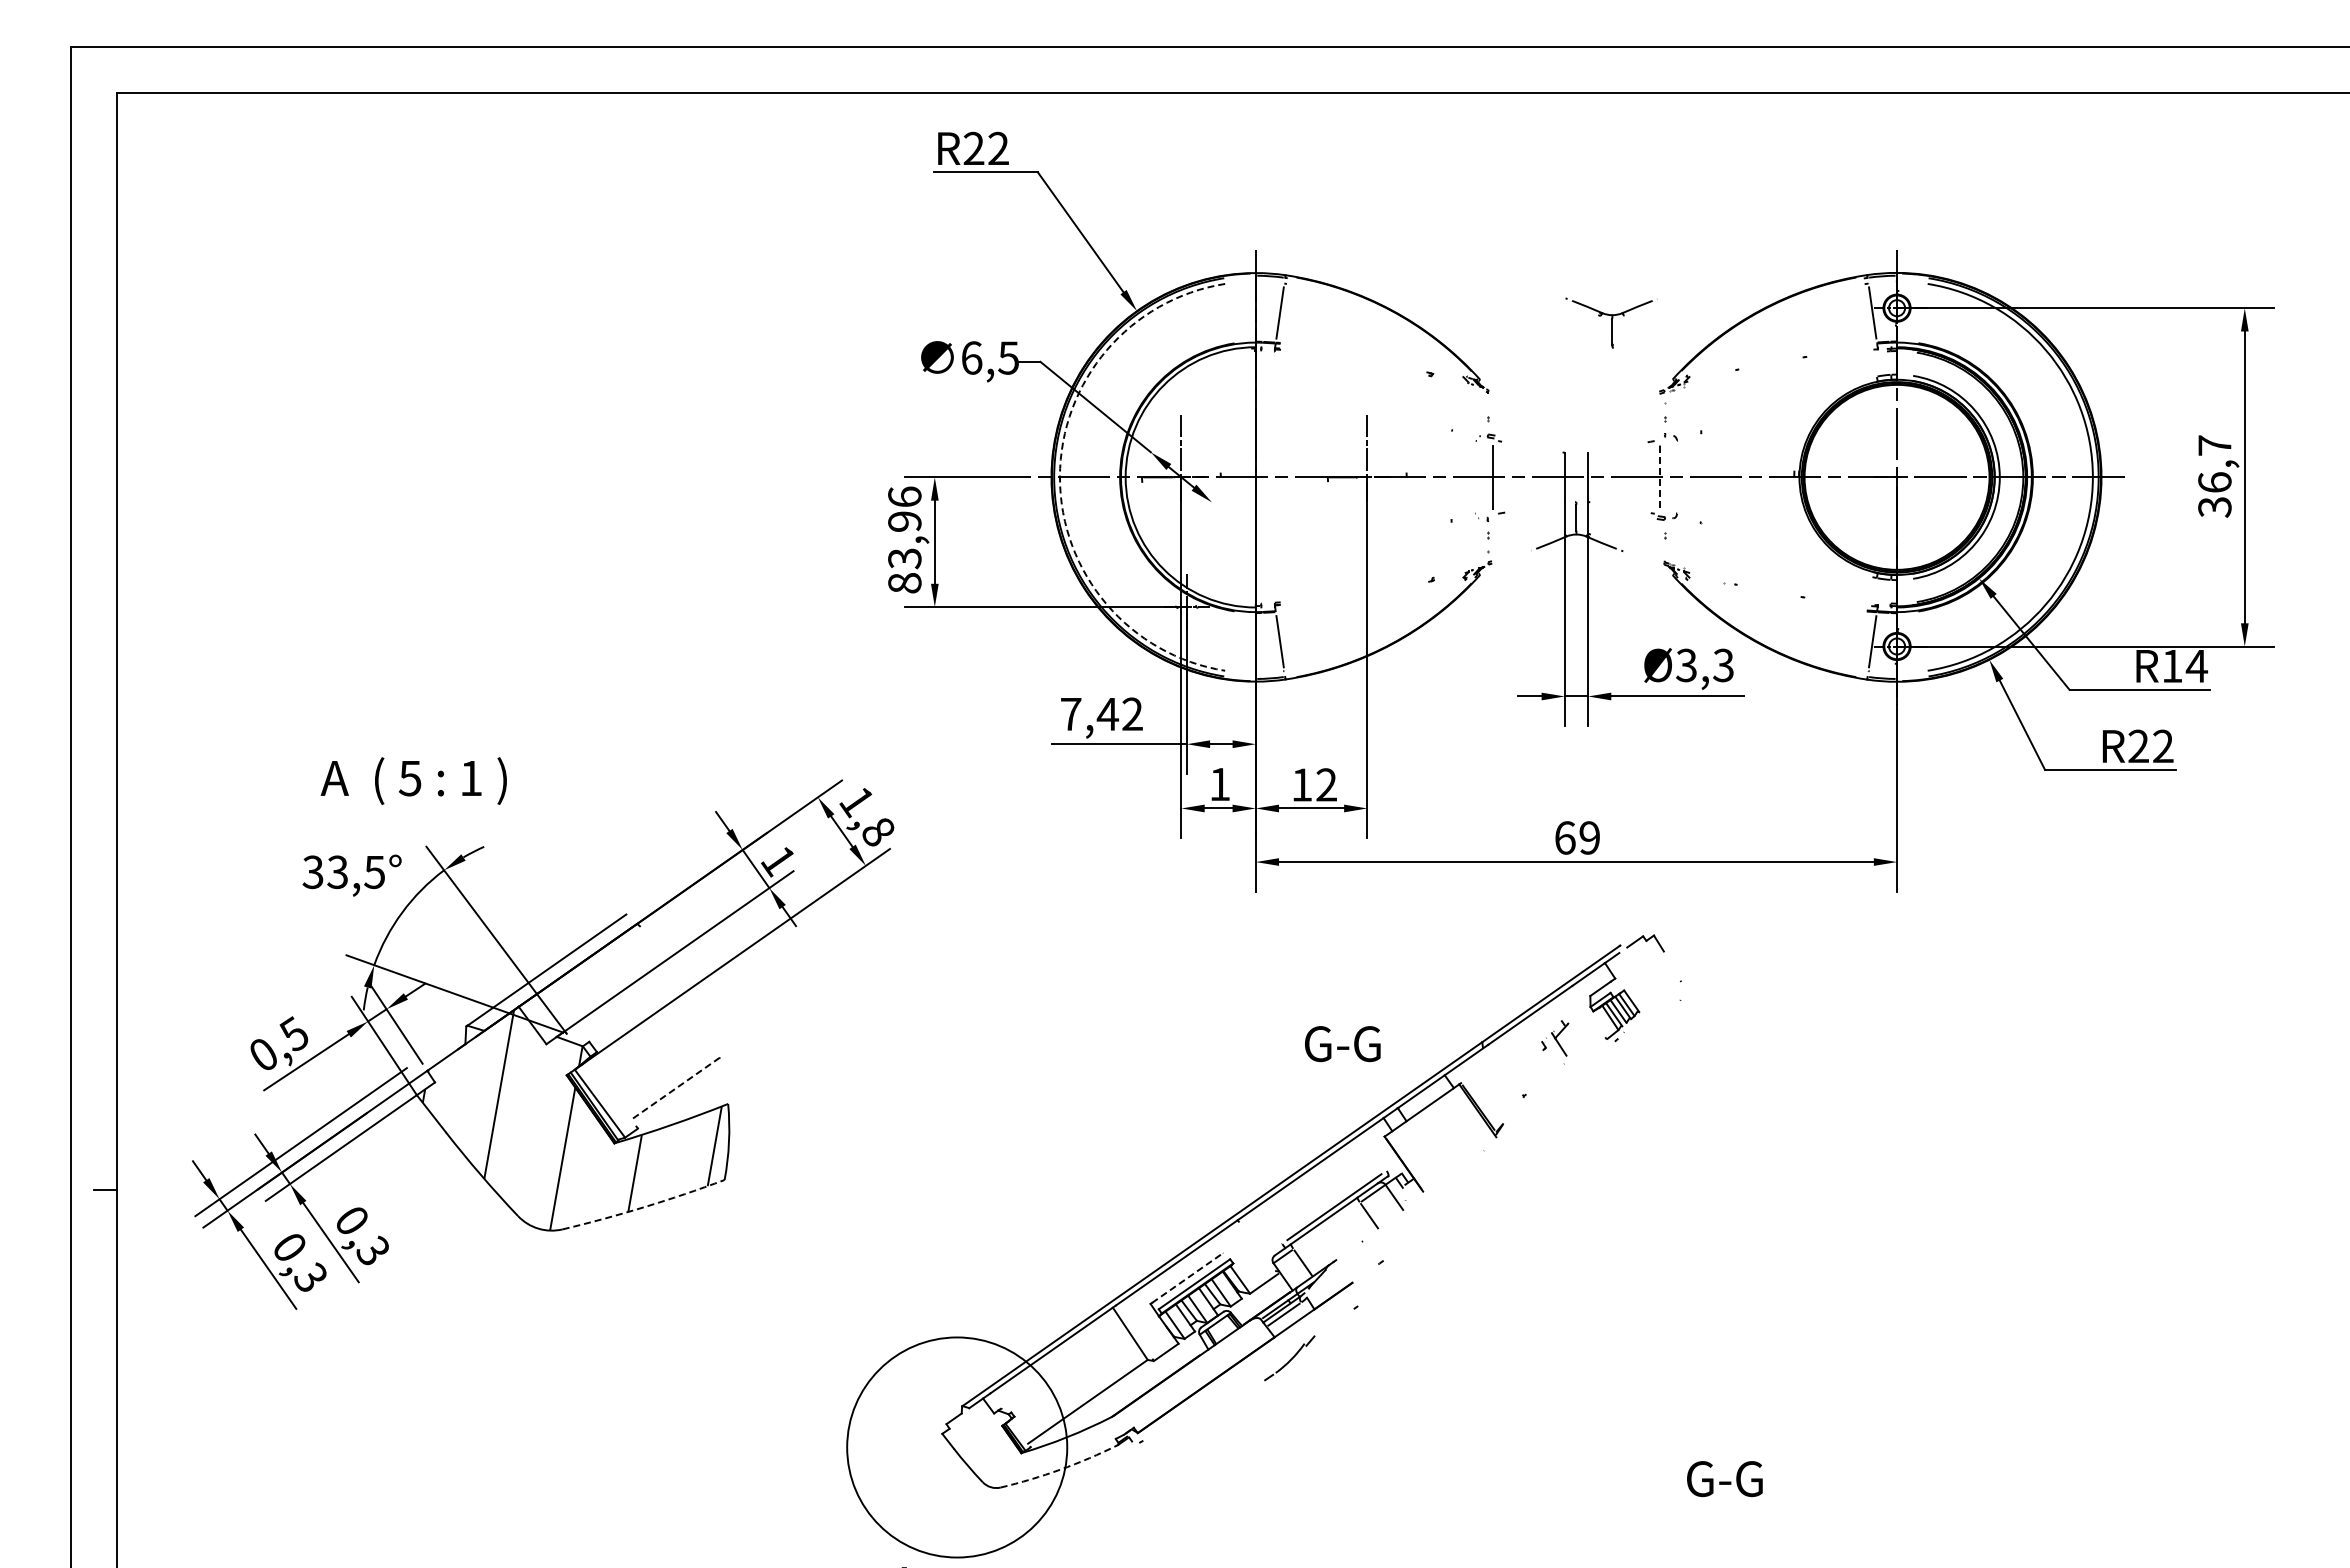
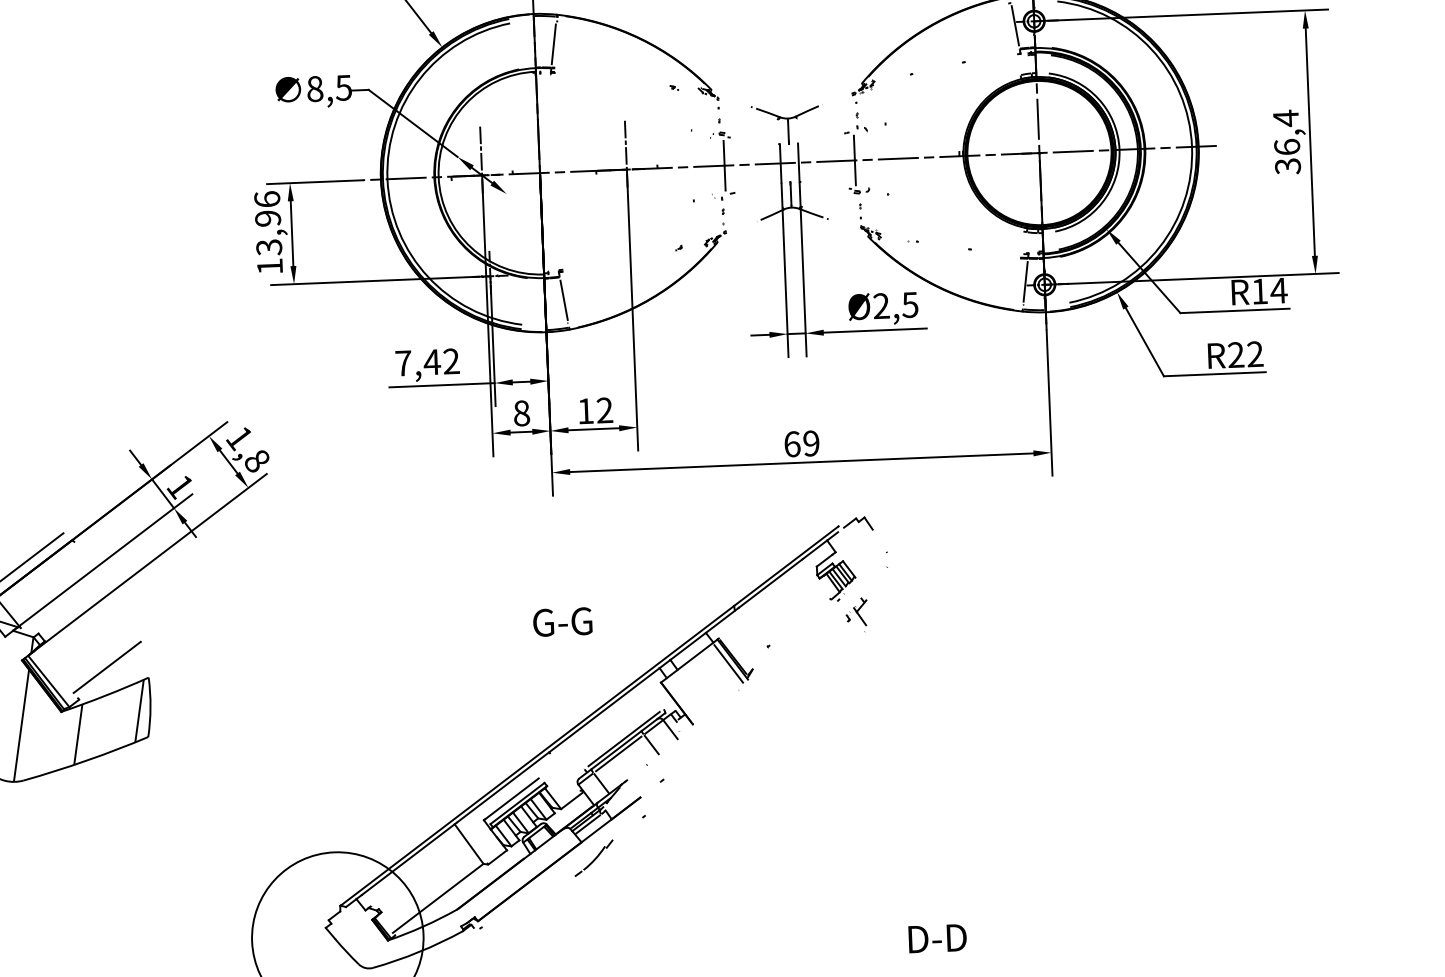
part: (1611, 322) -> (787, 124), moved
text: (971, 357) -> (314, 88), 6,5 -> 8,5
text: (2214, 445) -> (1285, 118), 36,7 -> 36,4
arc: (1059, 477) -> (387, 179), dashed -> solid
line: (1660, 477) -> (855, 160), dashed -> solid
text: (904, 583) -> (269, 266), 83,96 -> 13,96
text: (1704, 665) -> (895, 305), Ø3,3 -> Ø2,5
text: (1220, 784) -> (522, 413), 1 -> 8
part: (1555, 1042) -> (857, 615), moved
text: (1342, 1044) -> (562, 622), moved
line: (675, 1088) -> (107, 667), dashed -> solid
line: (1472, 1115) -> (728, 663), added
arc: (644, 1207) -> (86, 760), dashed -> solid
line: (1326, 1225) -> (618, 753), added
line: (1187, 1277) -> (511, 798), dashed -> solid
arc: (1060, 1469) -> (418, 951), dashed -> solid
text: (1725, 1479) -> (937, 938), G-G -> D-D

